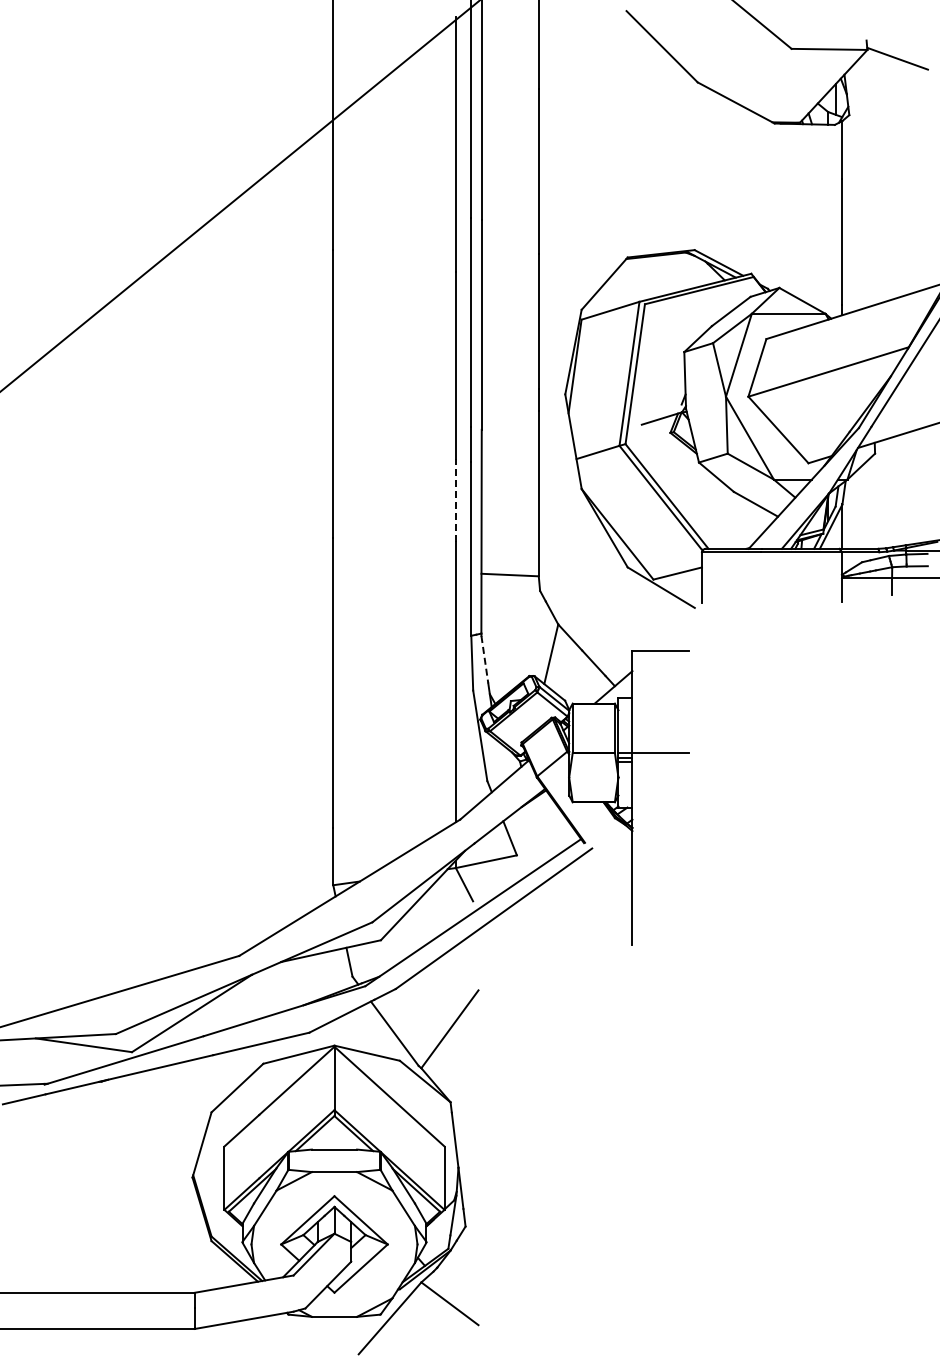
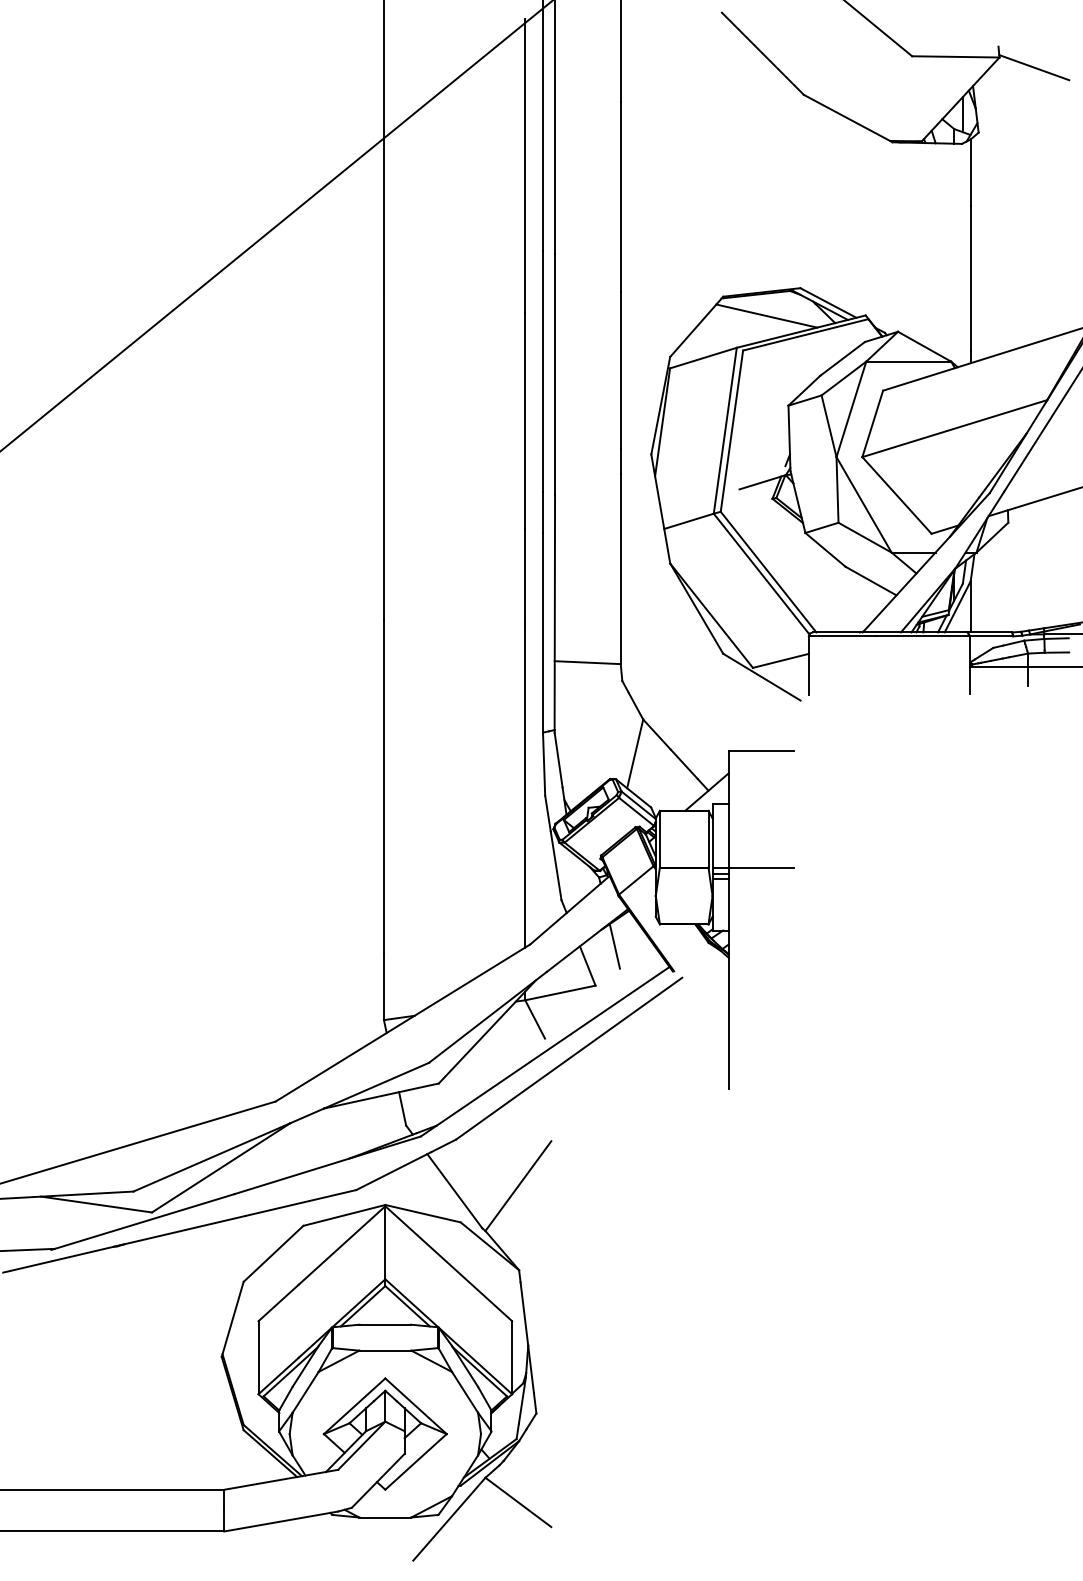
line: (665, 274) -> (766, 316), added
line: (455, 499) -> (524, 575), dashed -> solid
line: (484, 659) -> (558, 759), dashed -> solid
line: (533, 820) -> (614, 945), added

